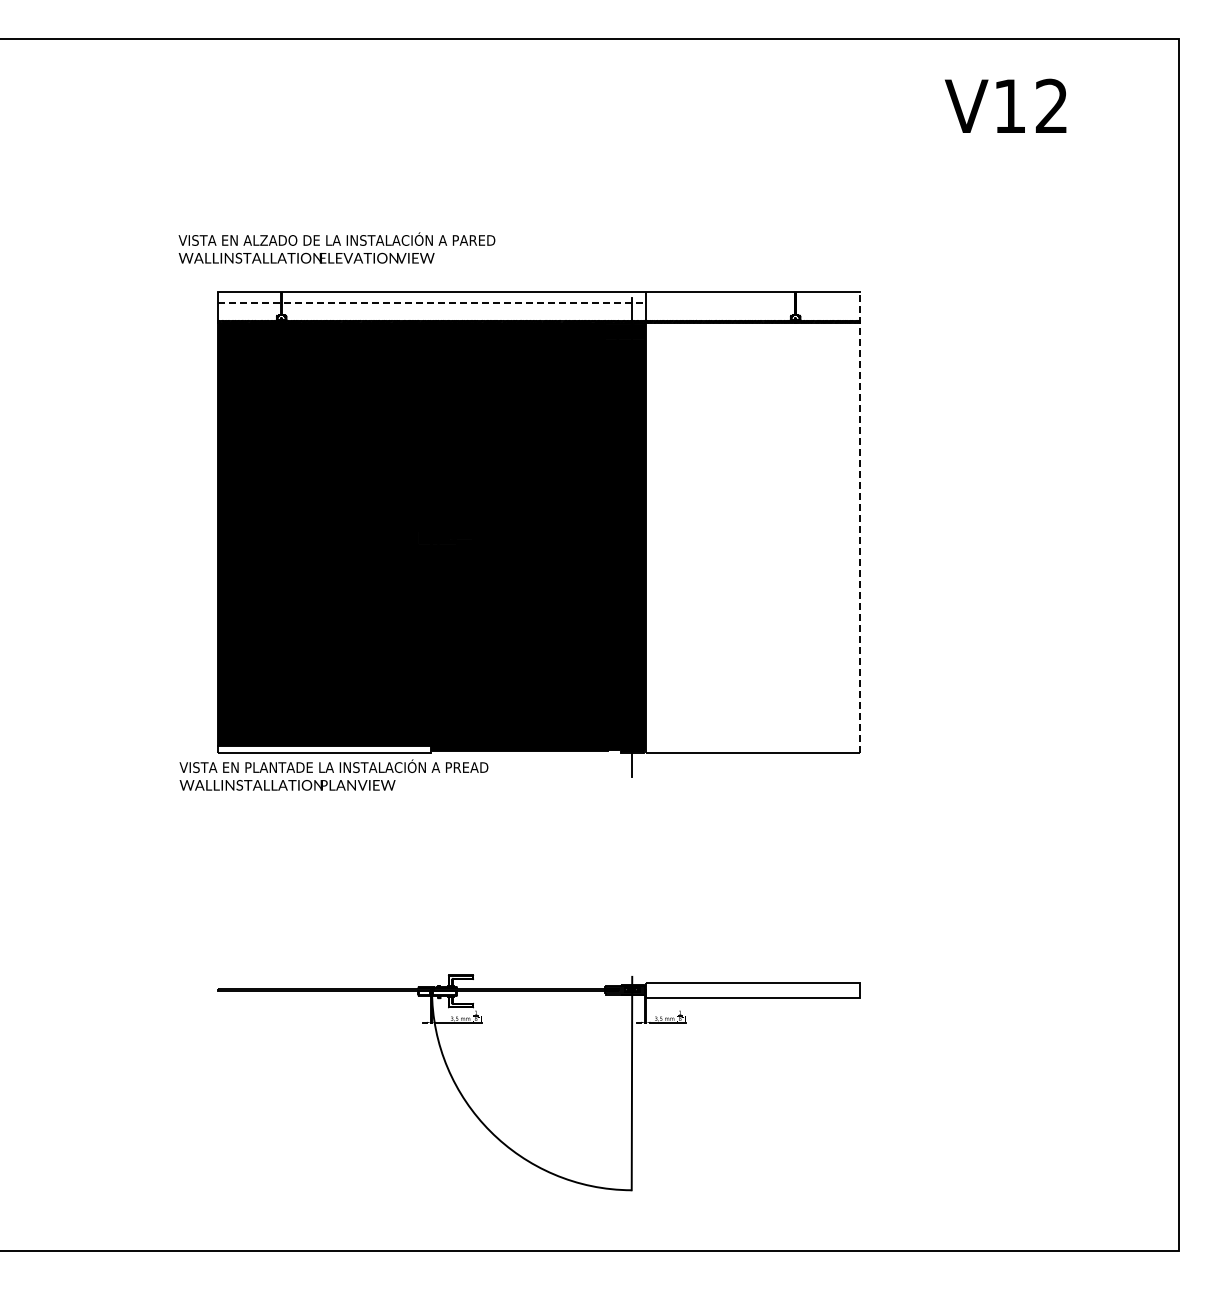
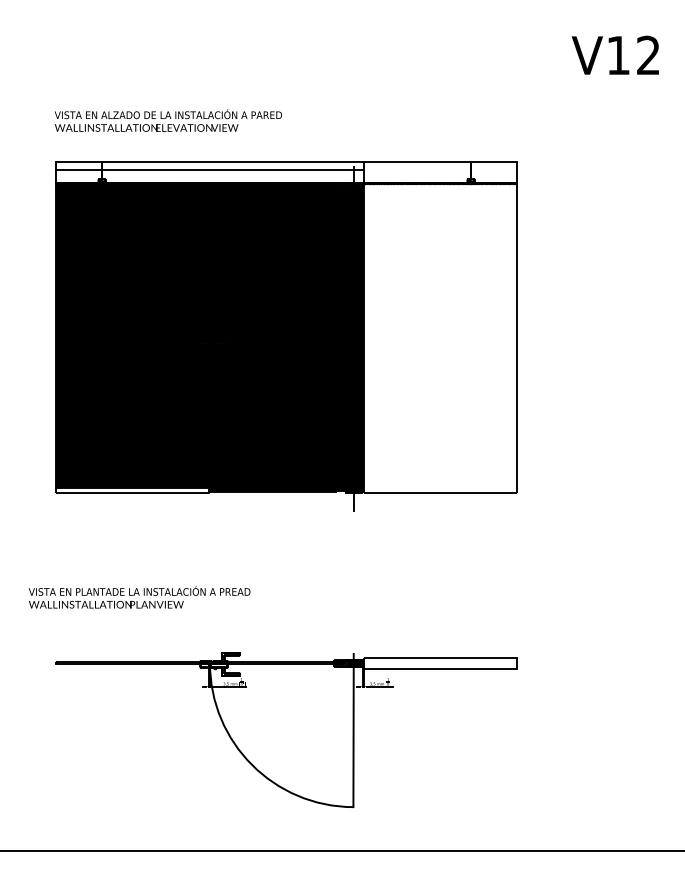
text: (1005, 105) -> (615, 54), moved
text: (336, 247) -> (168, 120), moved
line: (432, 303) -> (210, 170), dashed -> solid
line: (859, 521) -> (516, 327), dashed -> solid
text: (333, 774) -> (139, 596), moved

